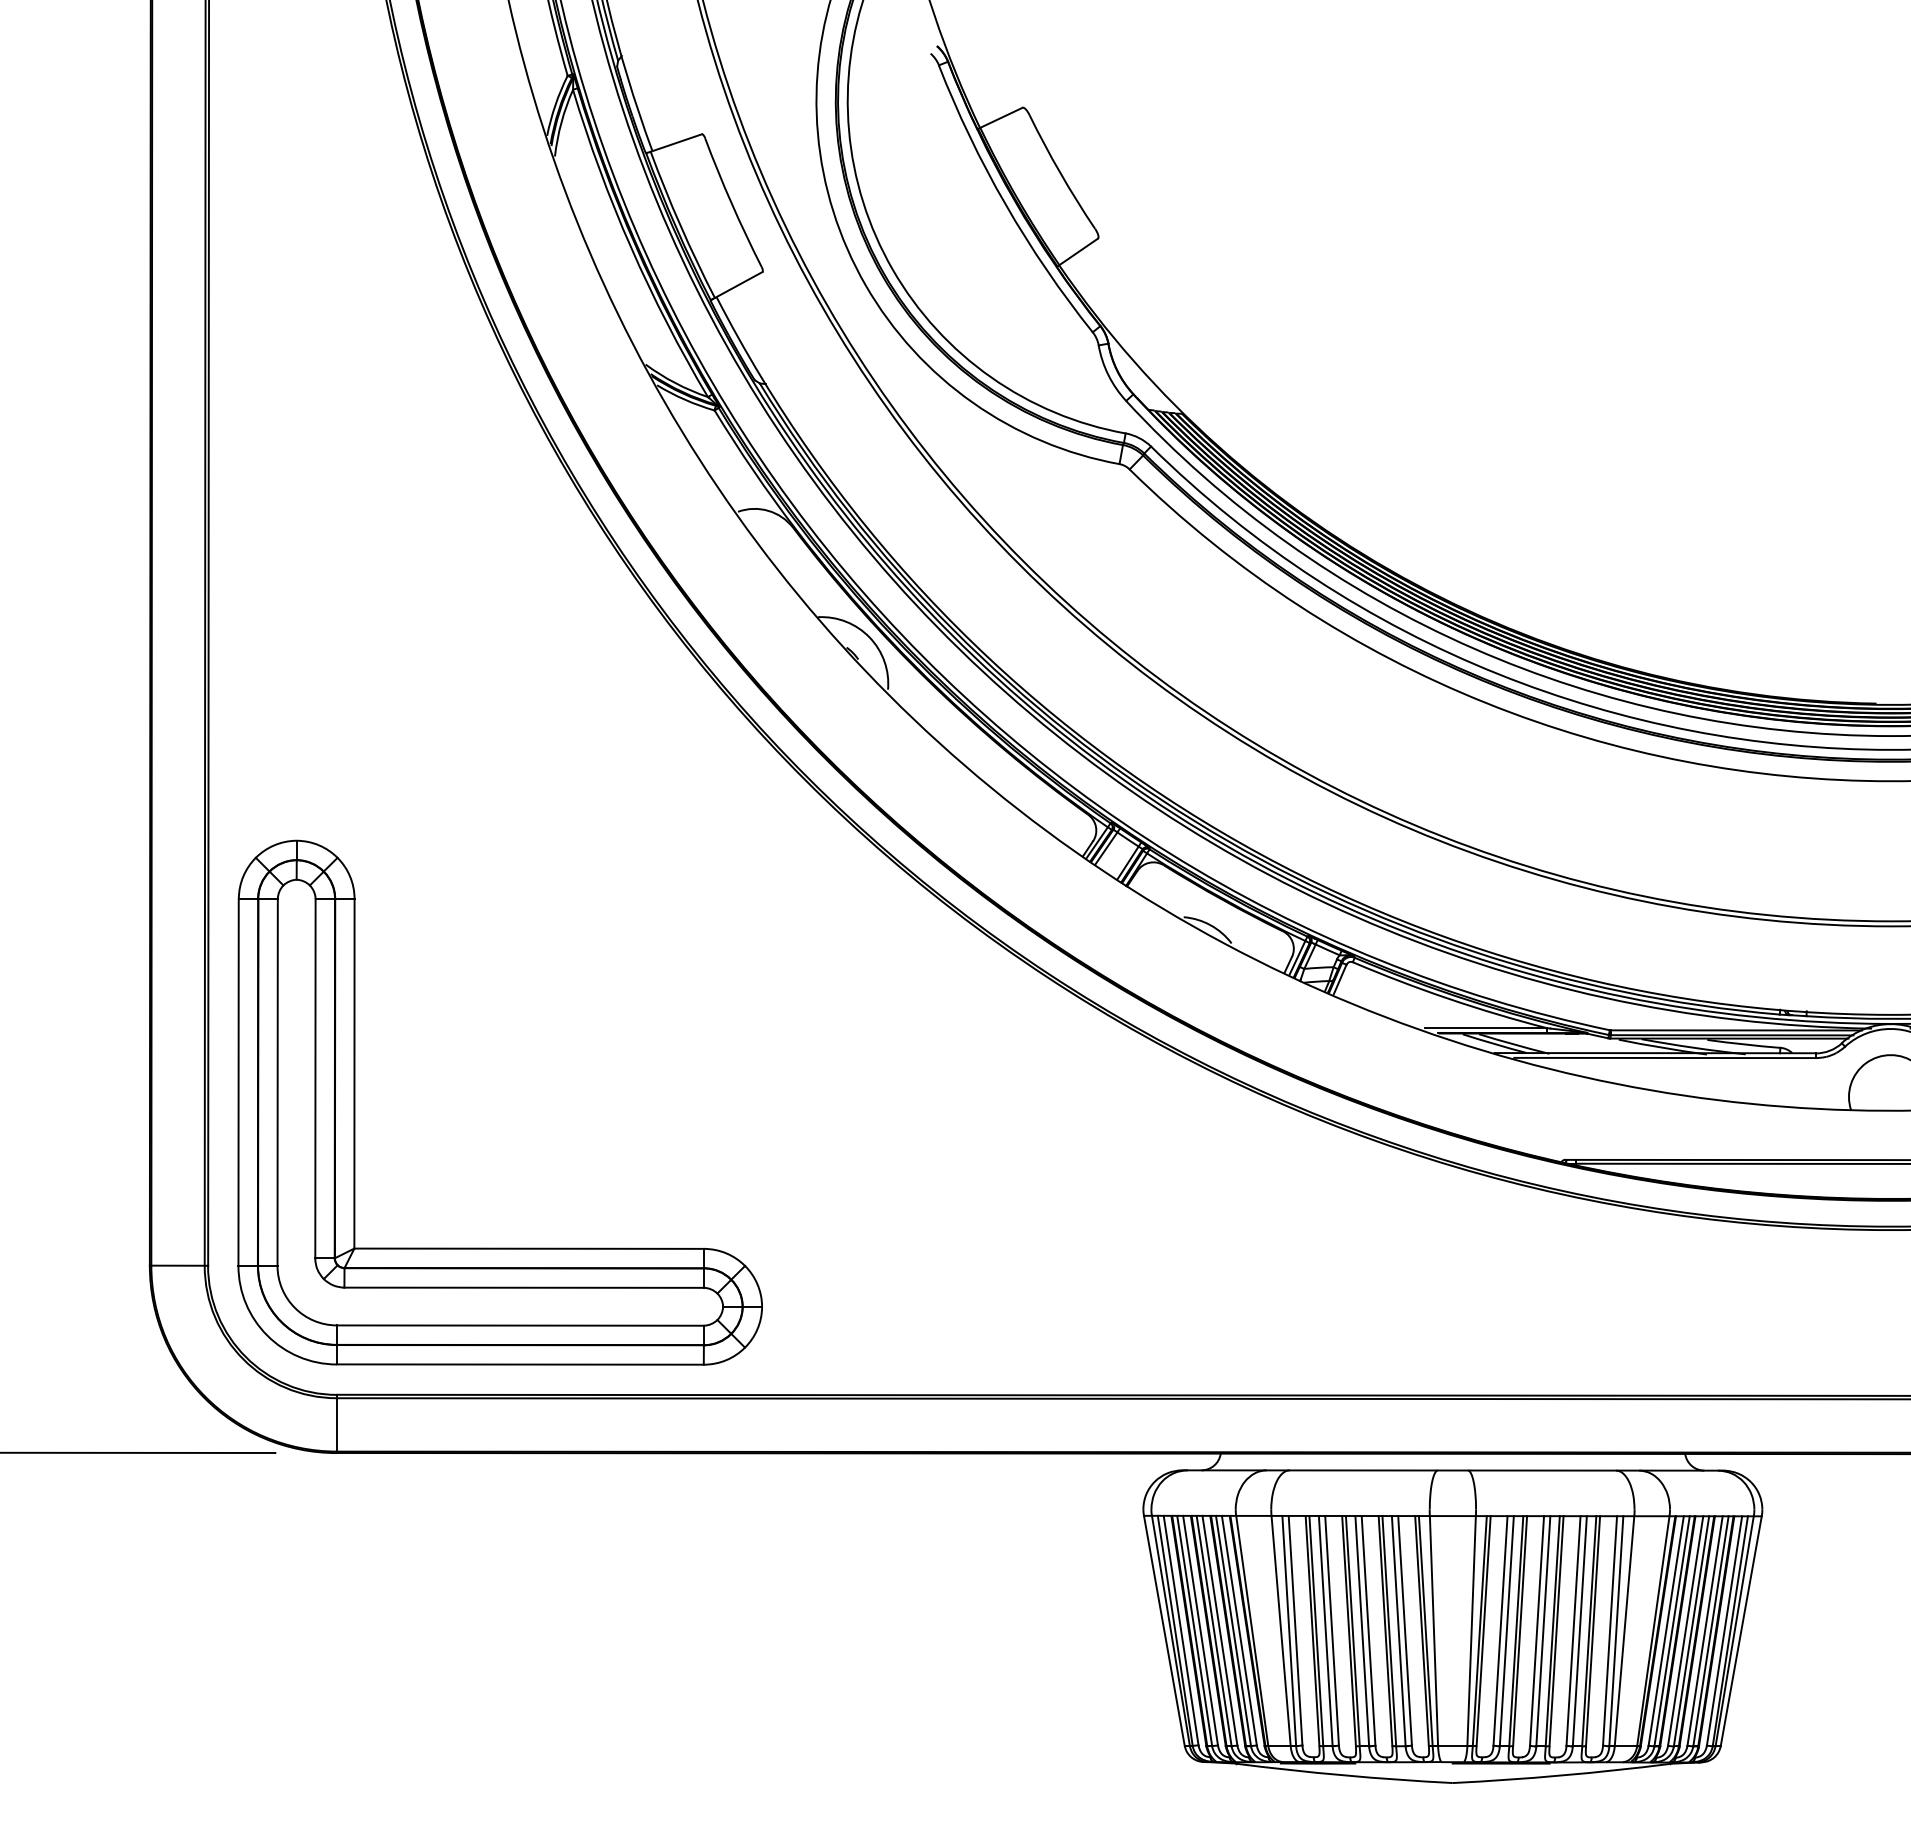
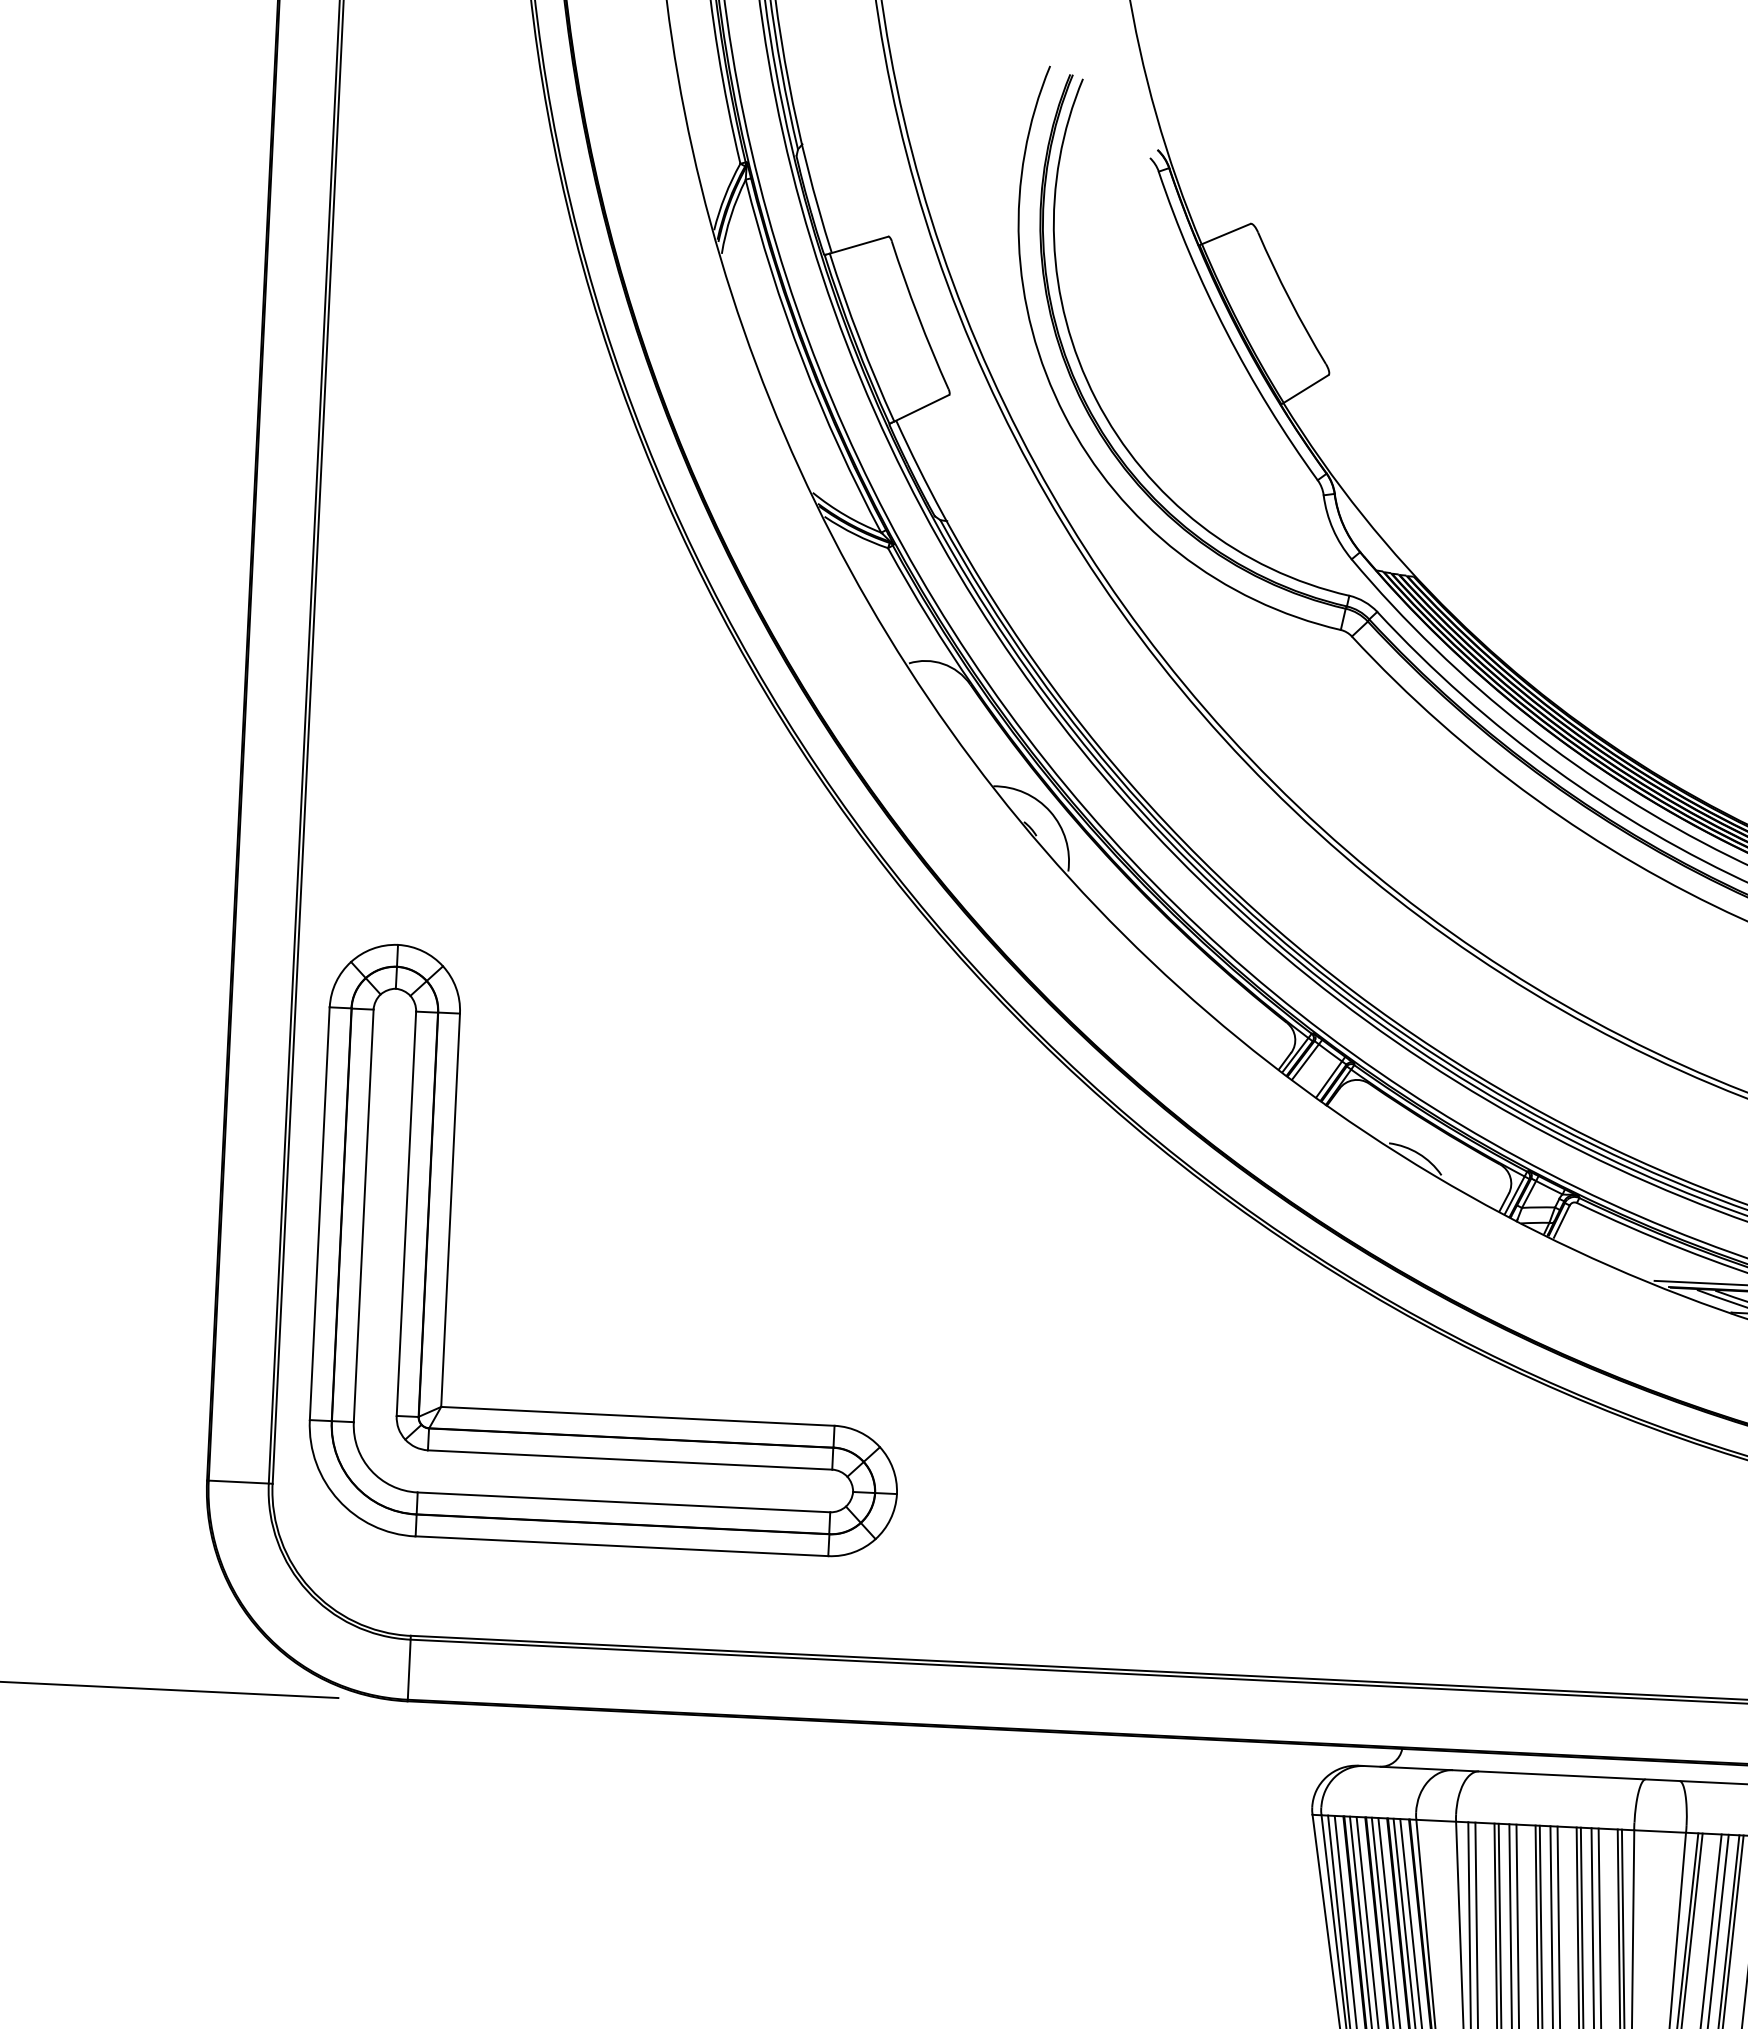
part: (355, 1102) -> (450, 1242), moved

